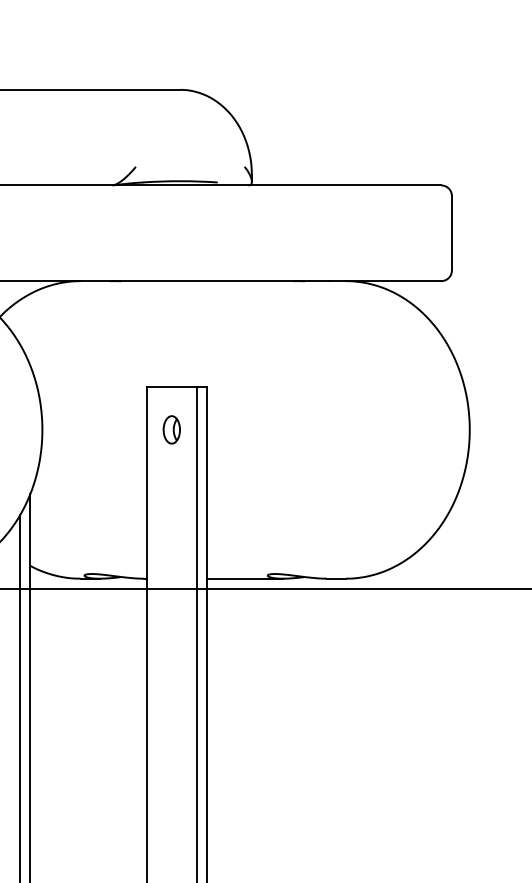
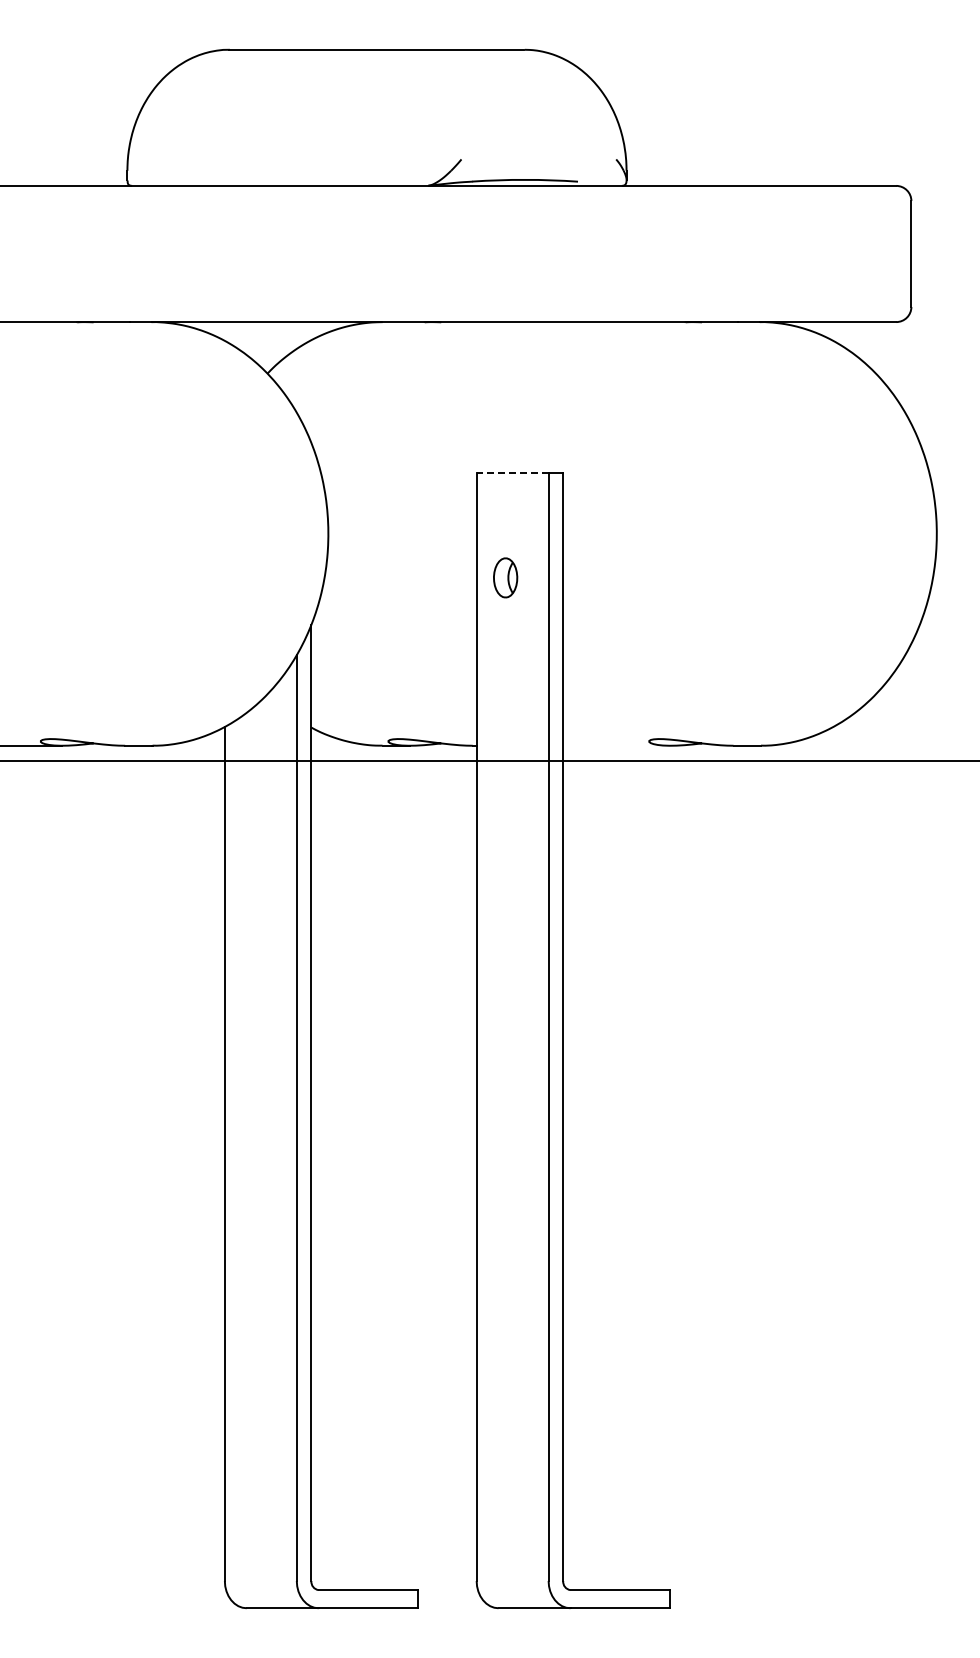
line: (171, 387) -> (512, 473), solid -> dashed
part: (171, 429) -> (505, 577), moved
line: (244, 578) -> (616, 745), removed

